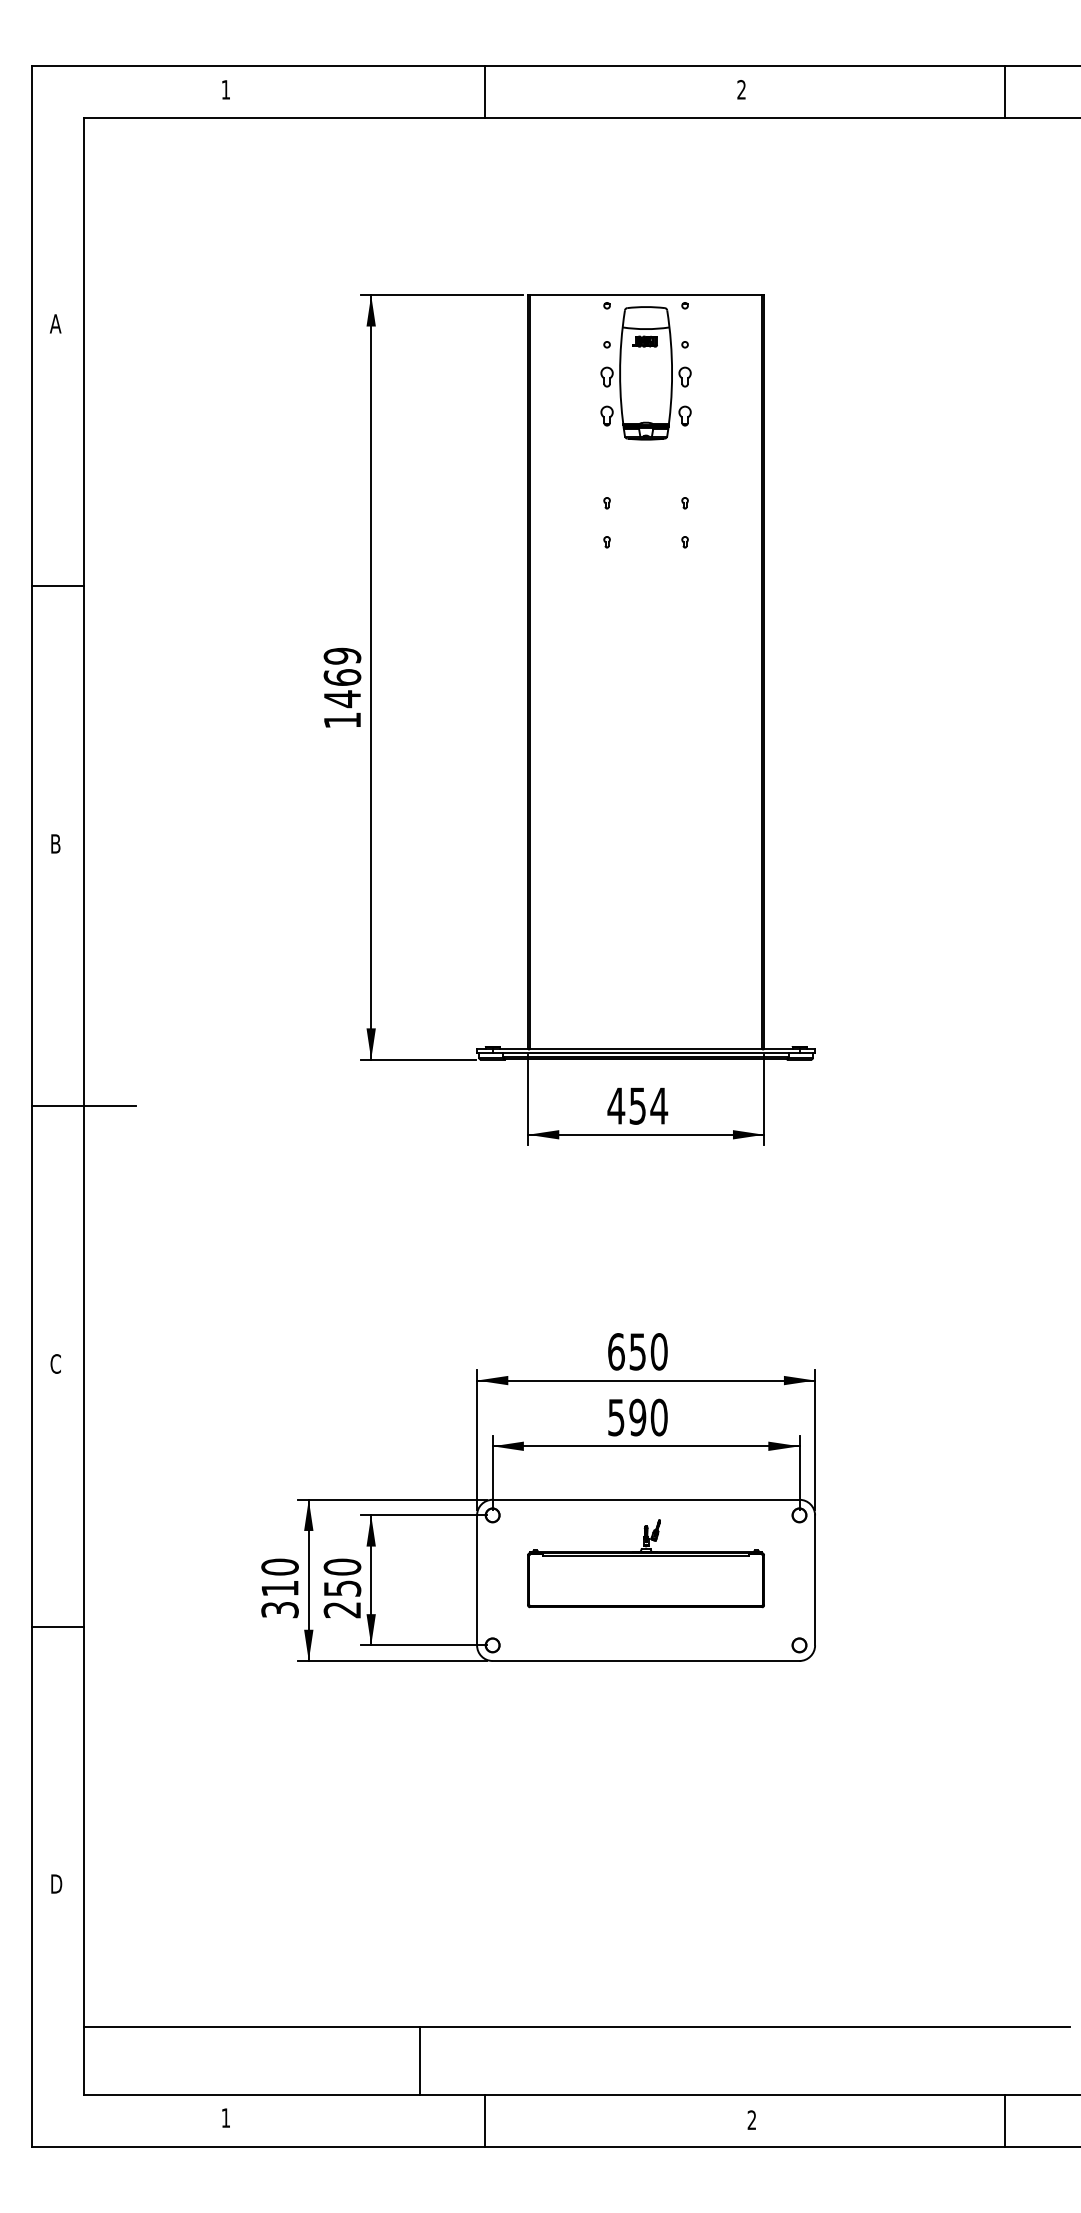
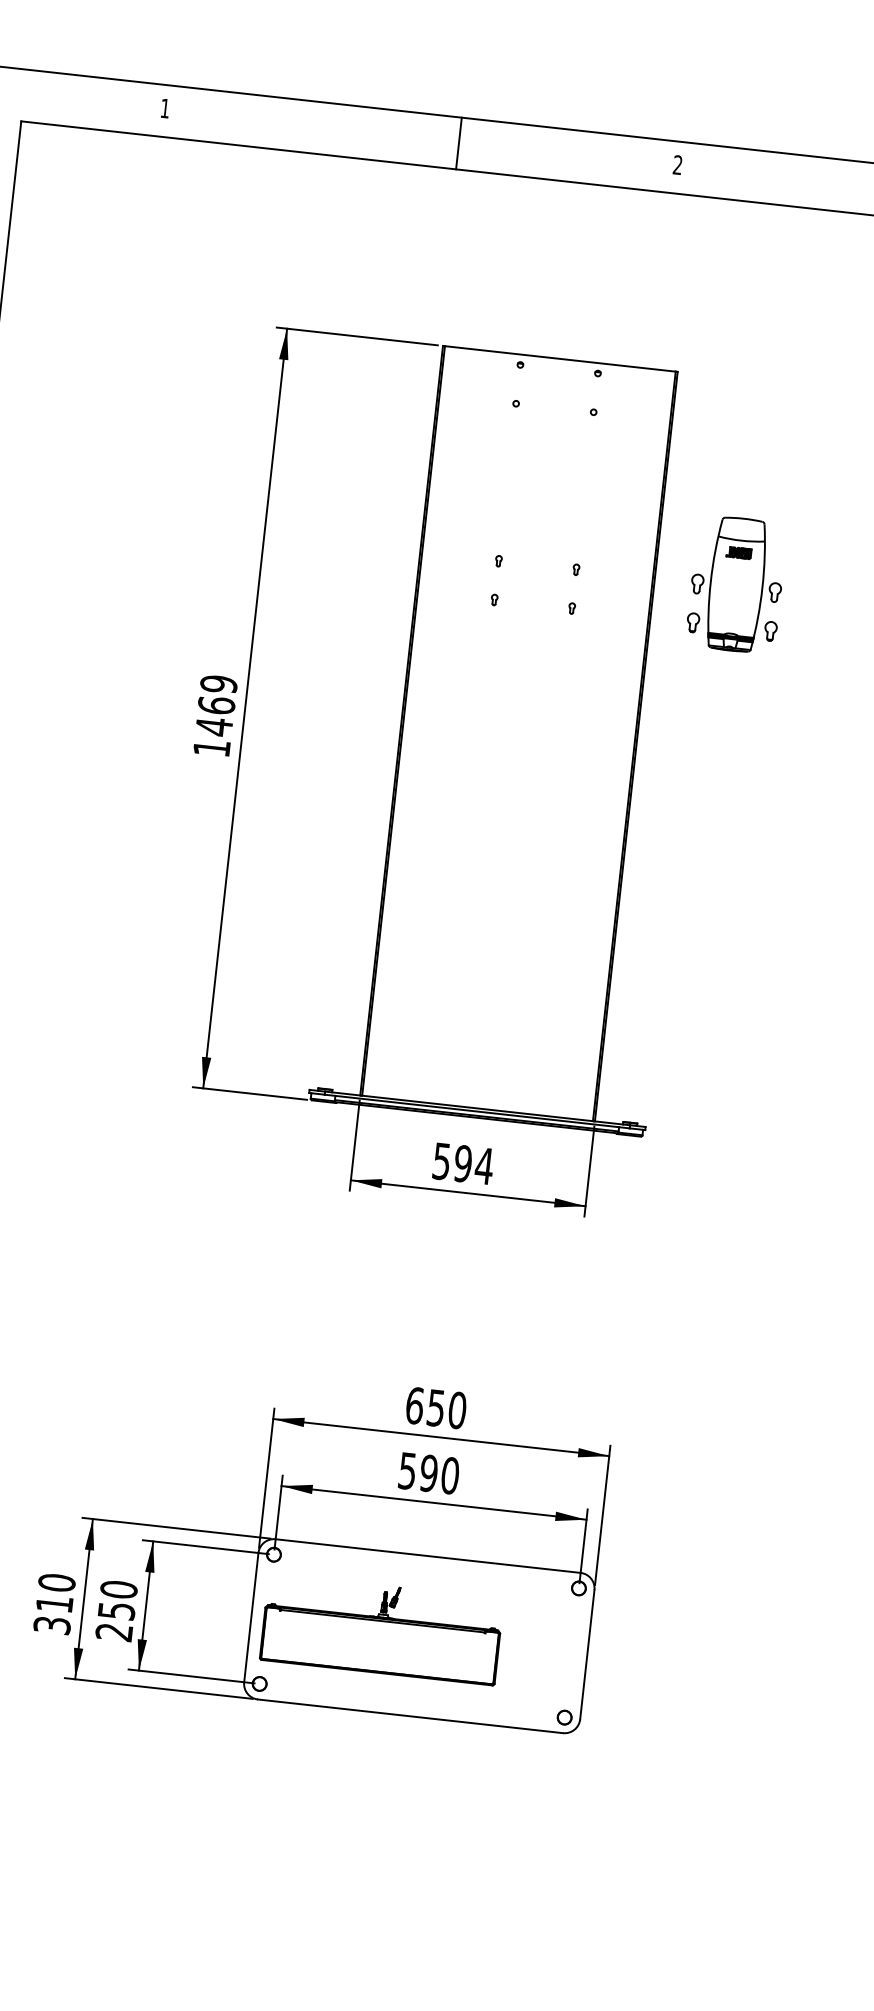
line: (484, 92) -> (458, 143), moved
part: (645, 373) -> (736, 584), moved
text: (626, 1105) -> (451, 1162), 454 -> 594
part: (645, 1563) -> (381, 1629), moved

